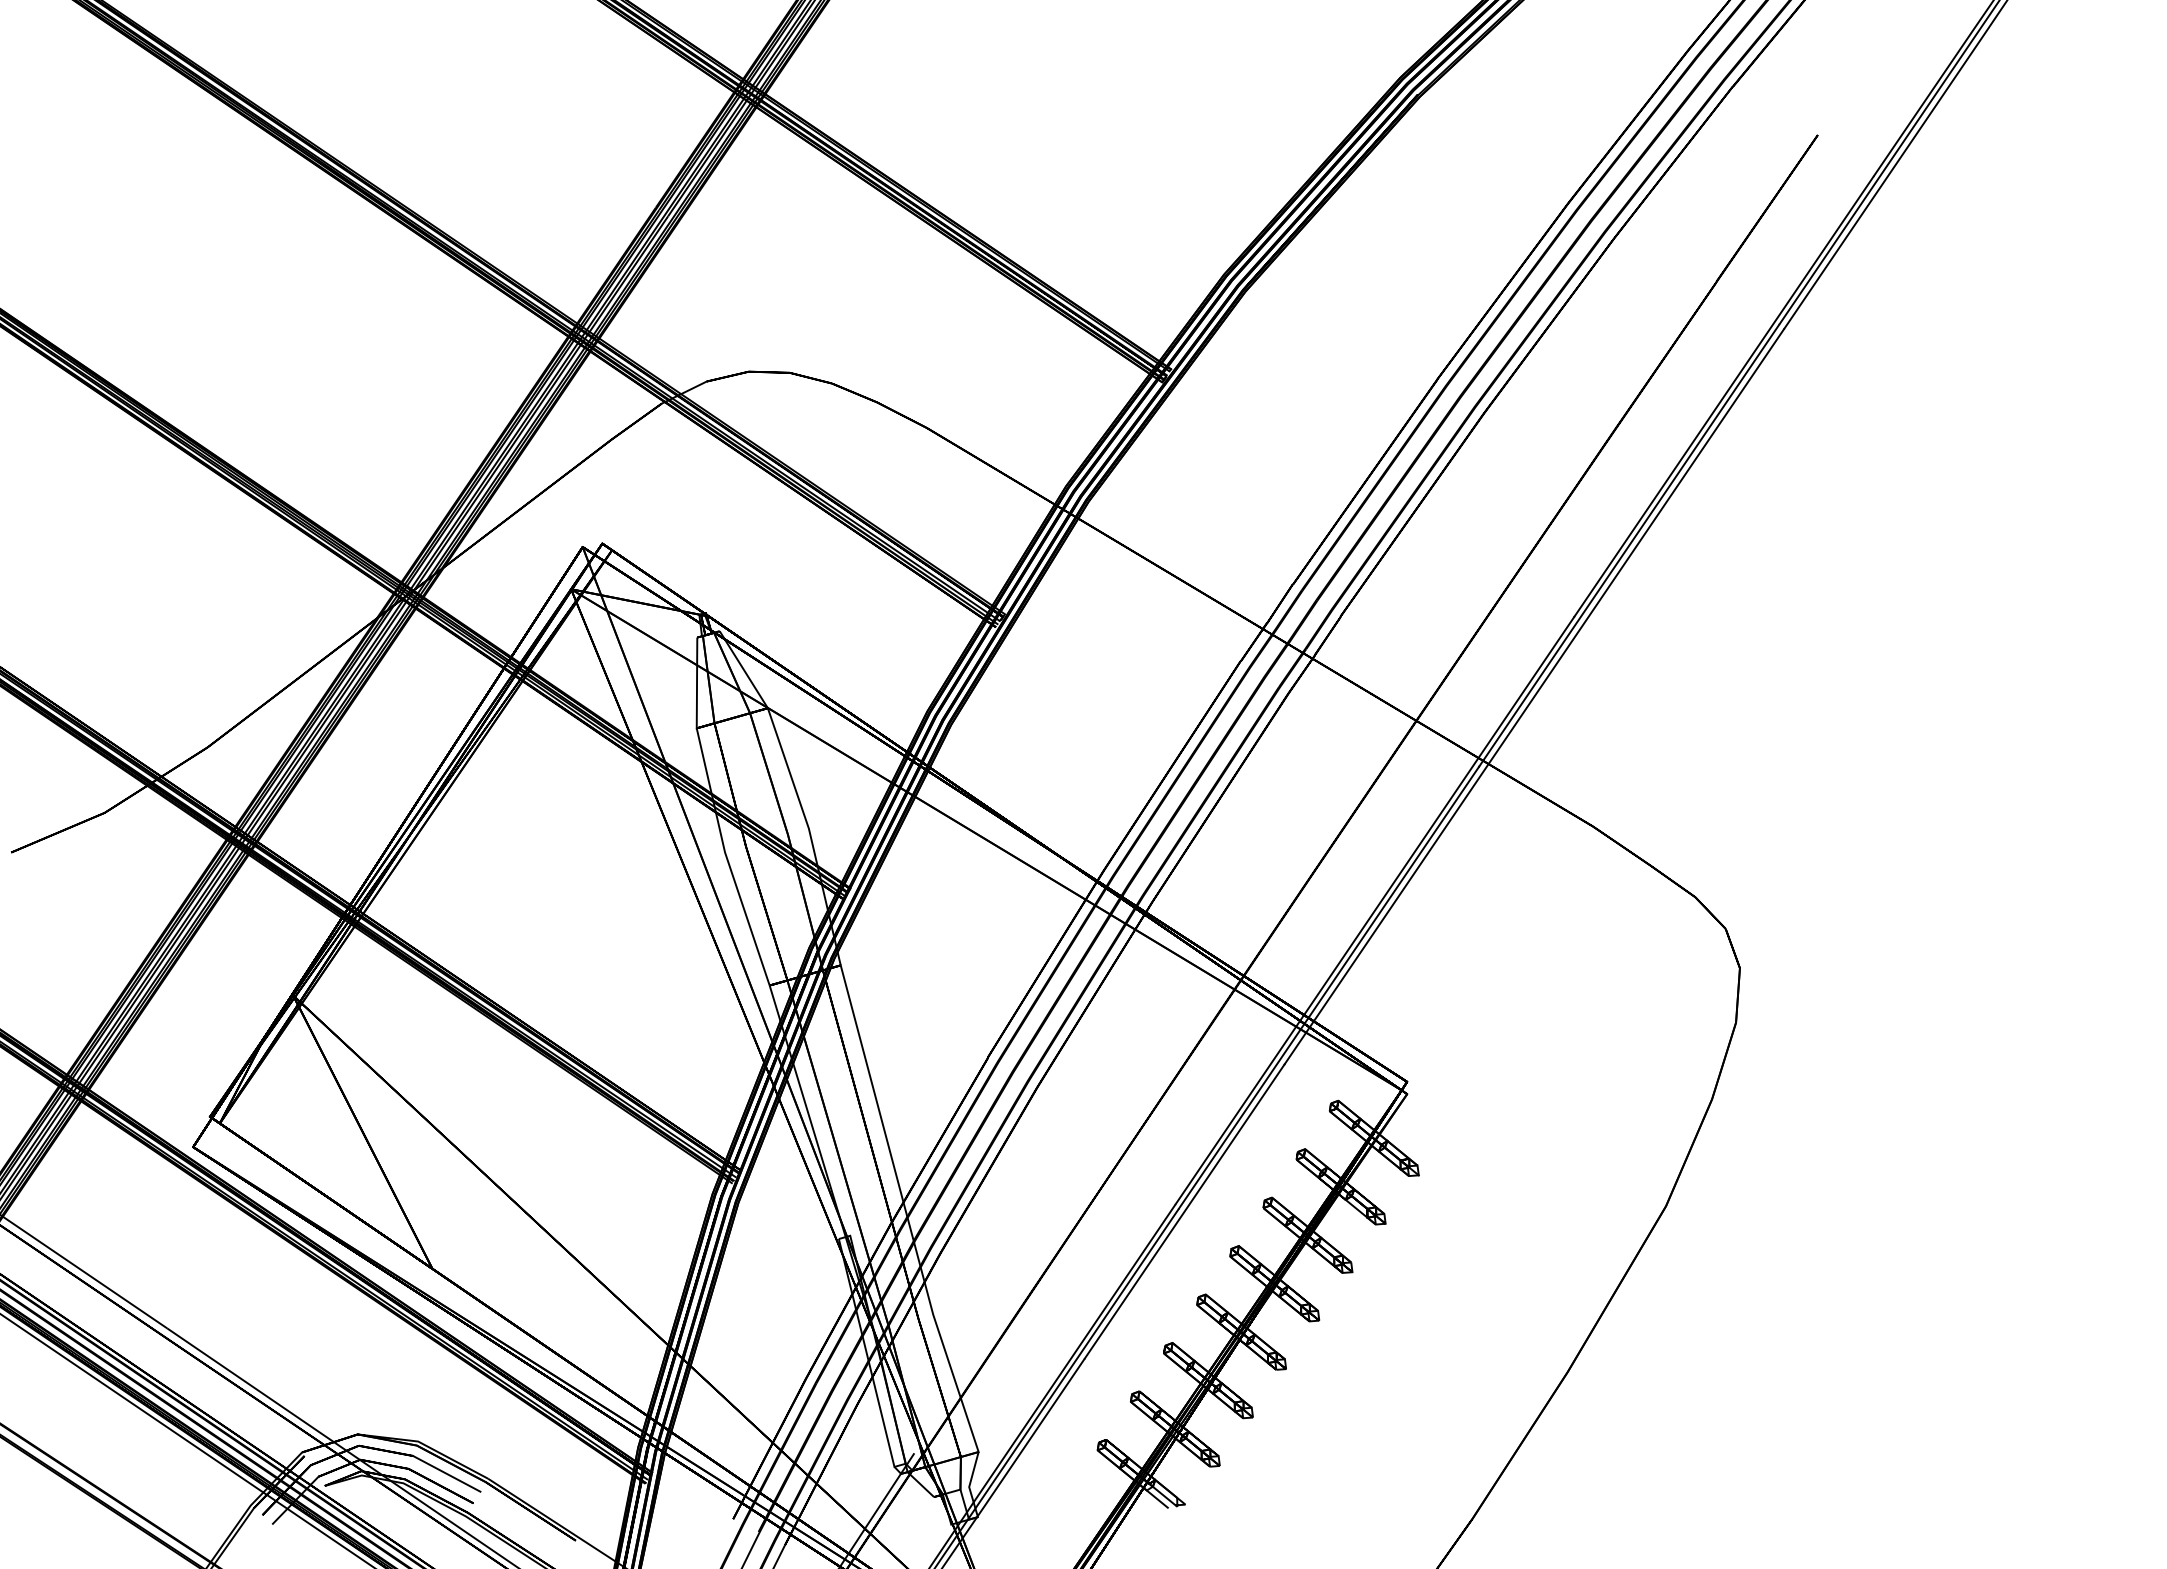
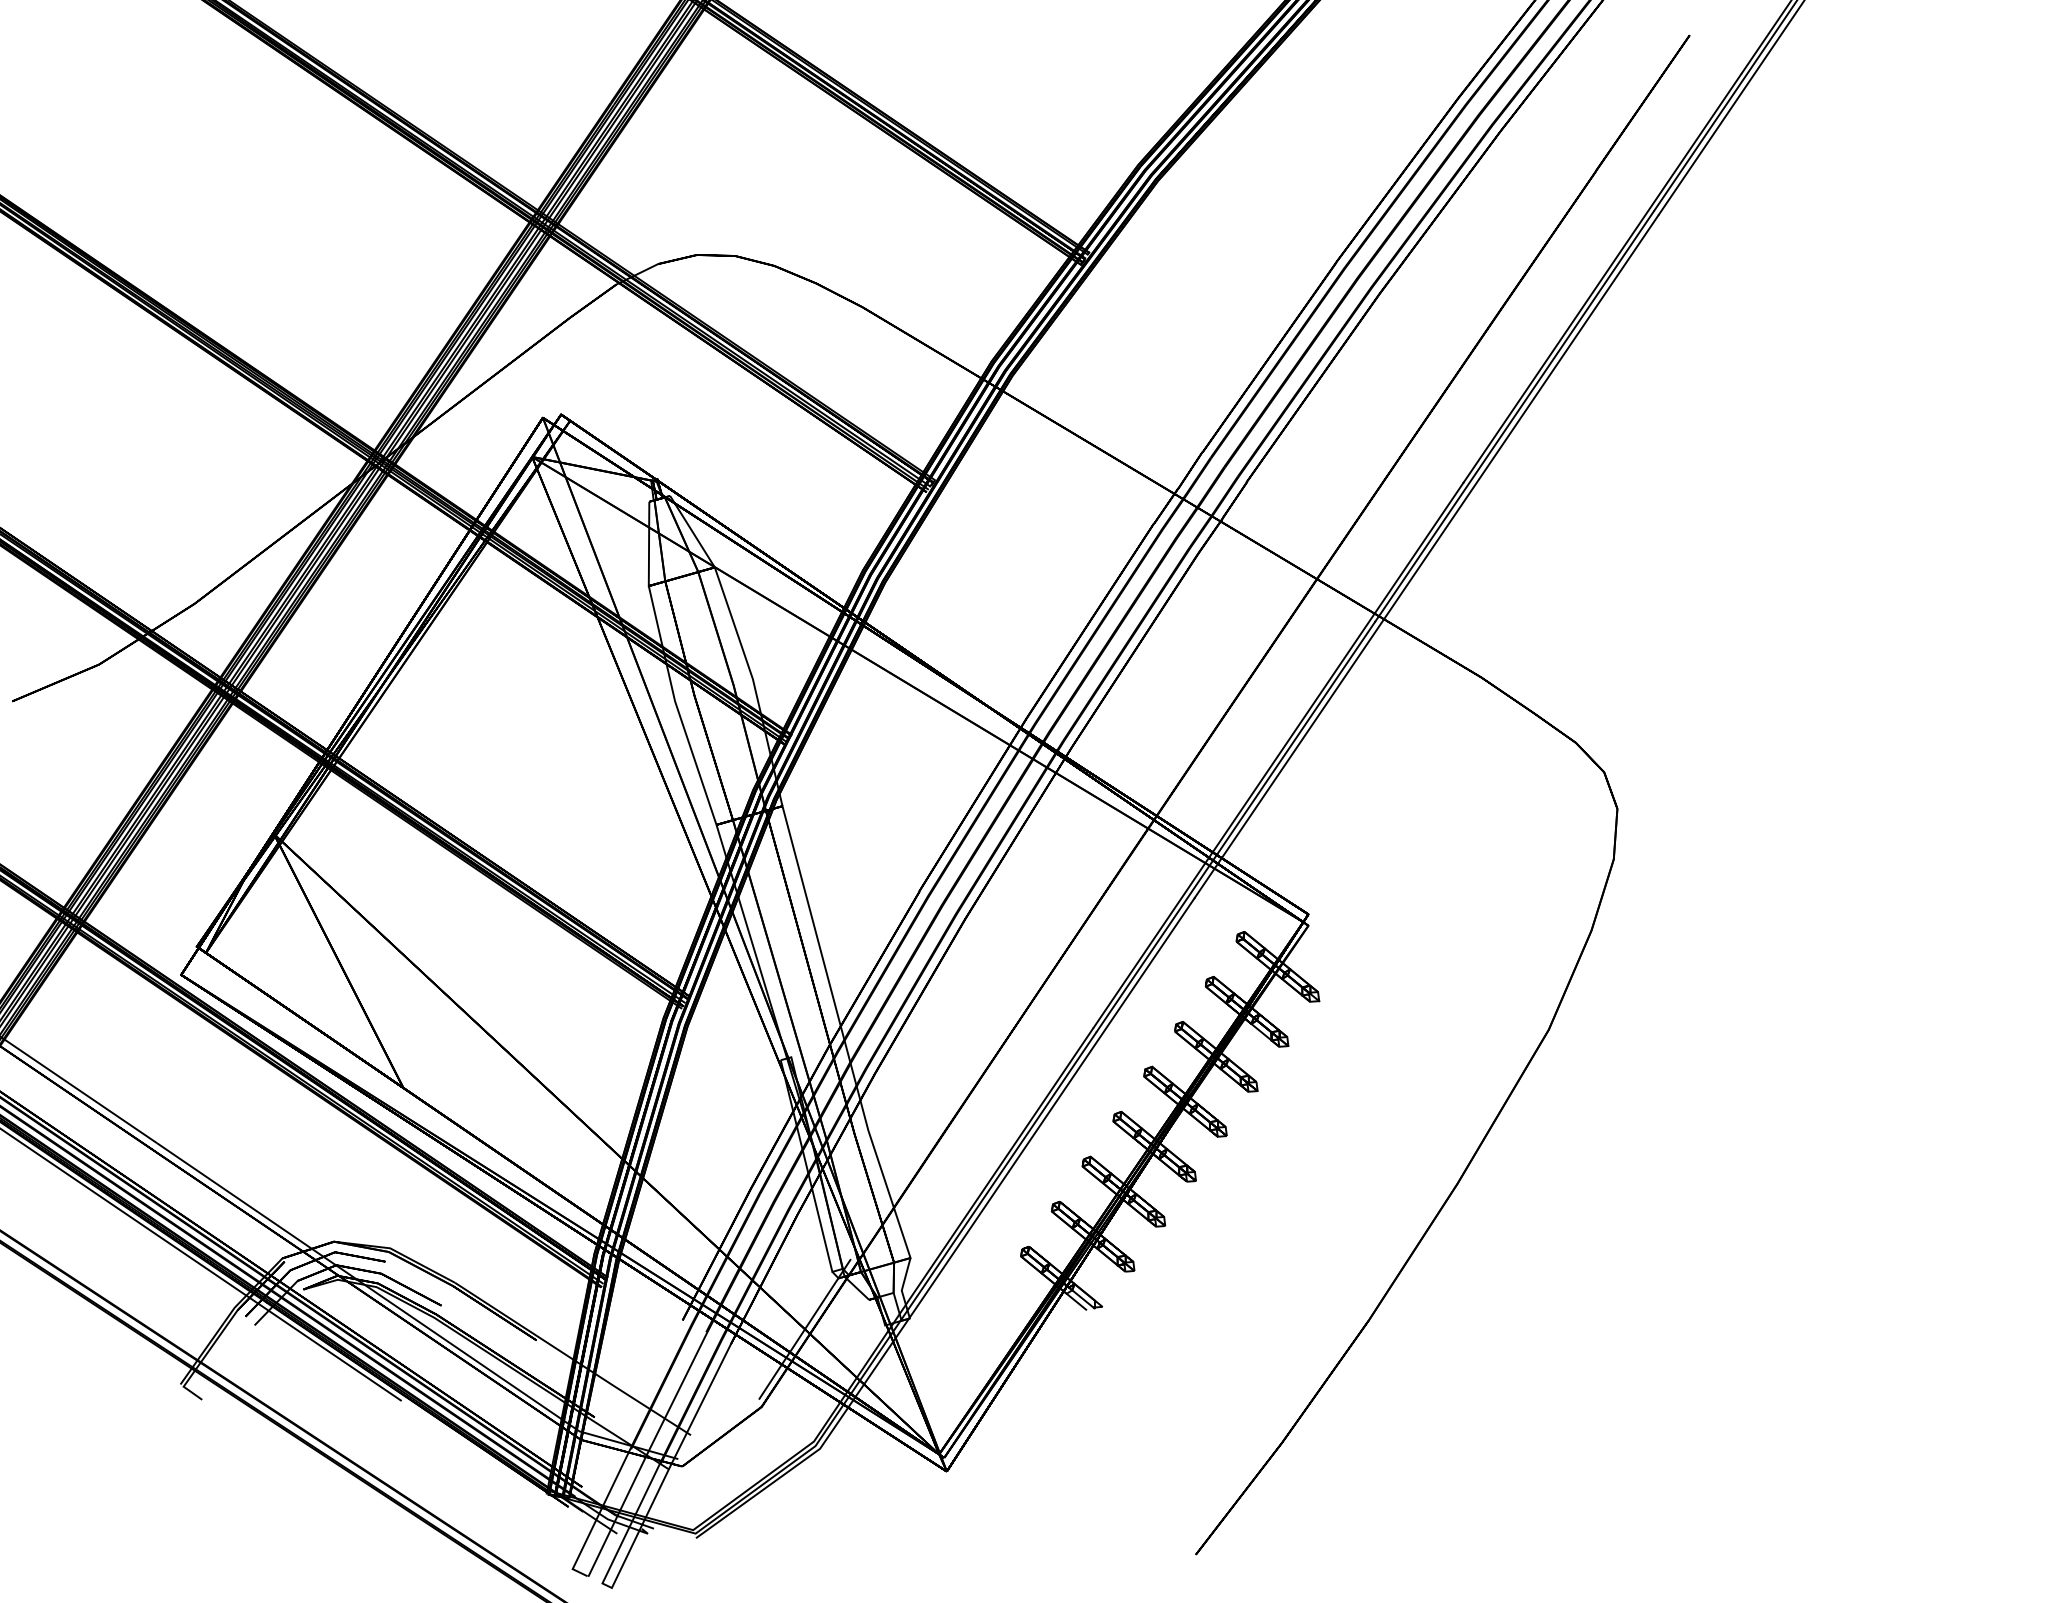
line: (446, 1472) -> (416, 1277), removed

